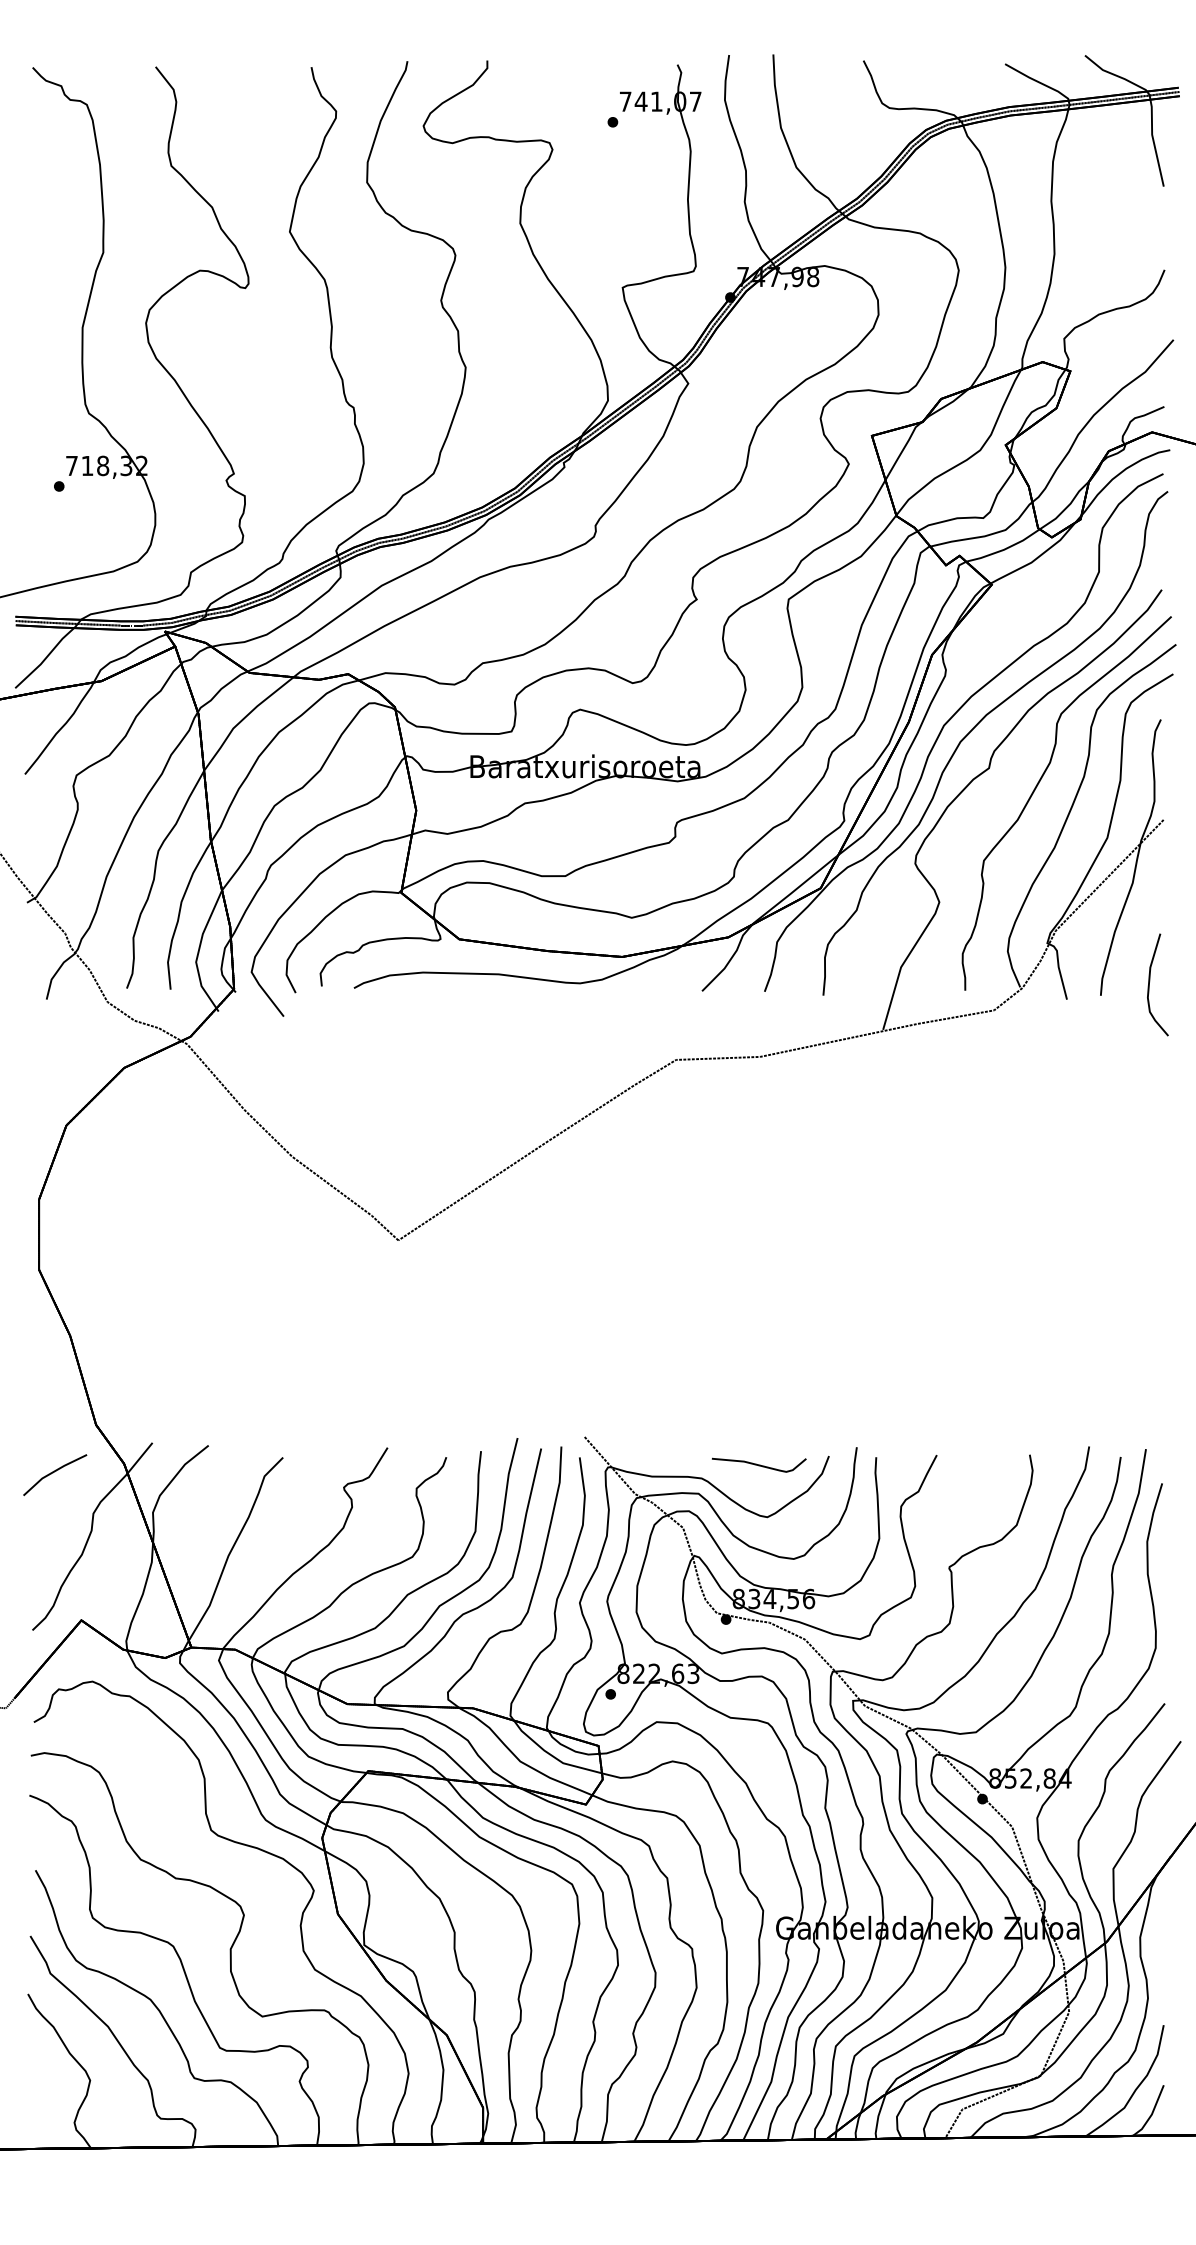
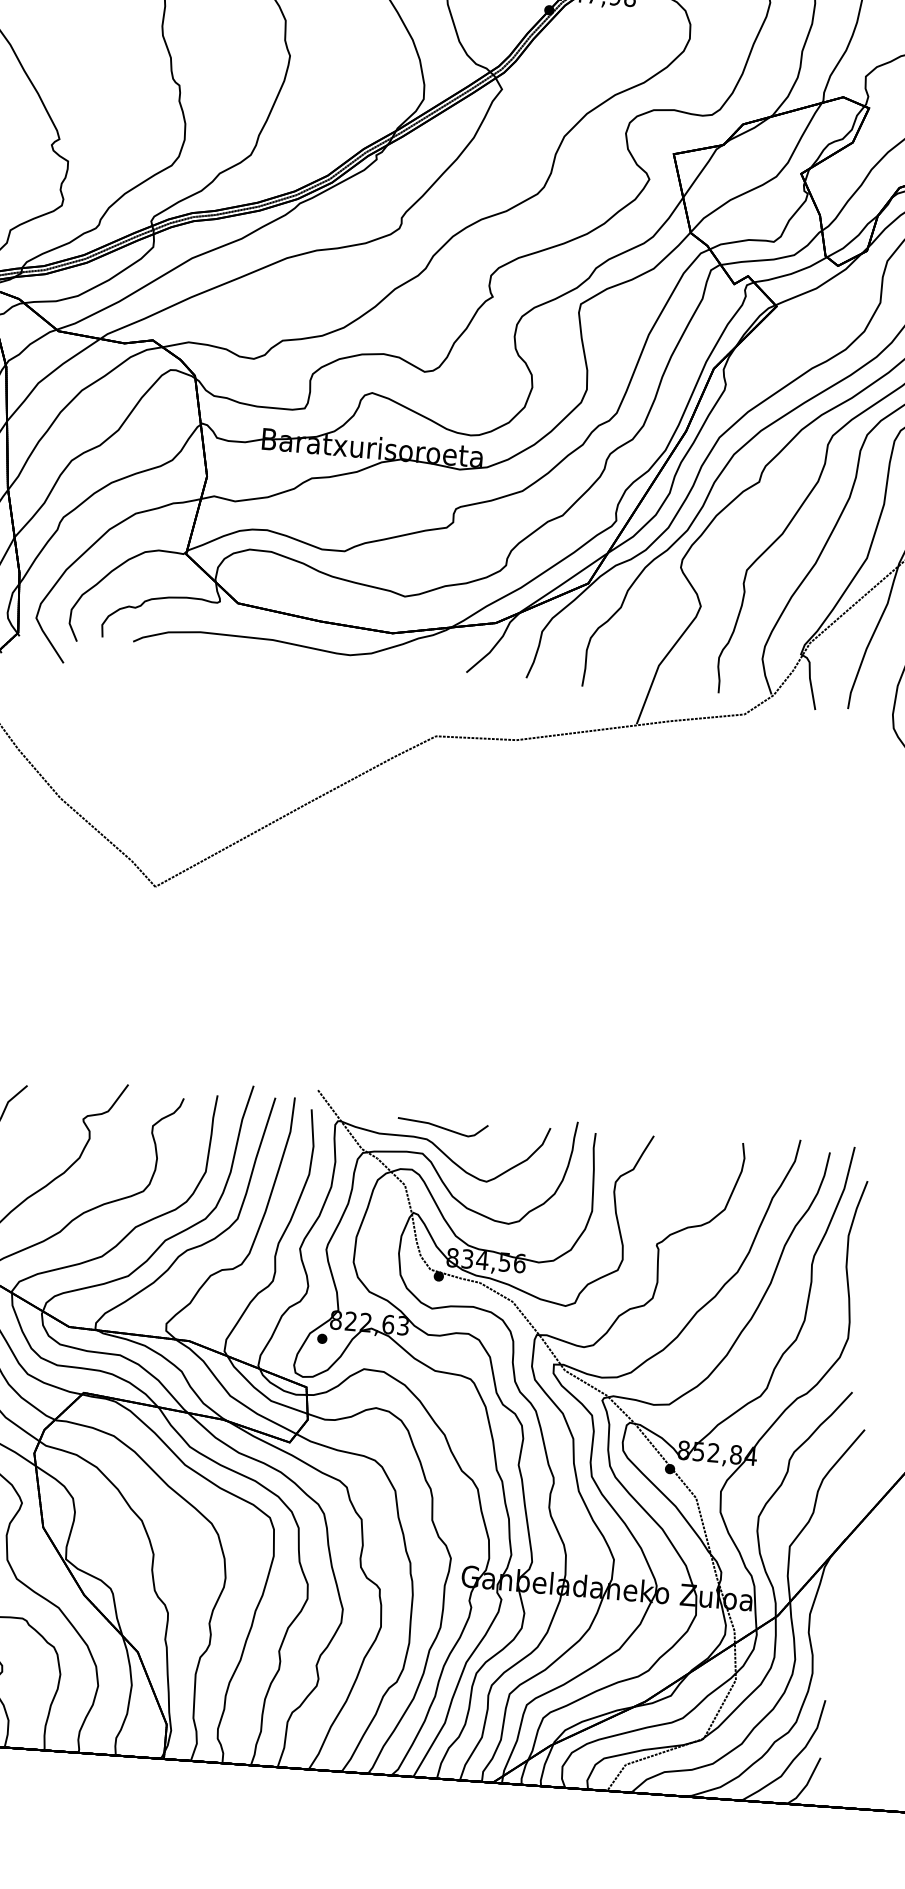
curve: (758, 1464) -> (442, 1127), moved

